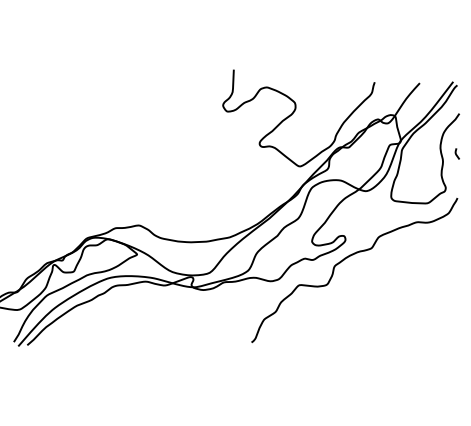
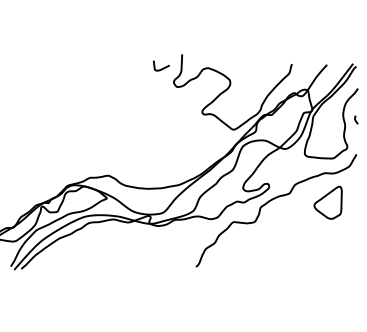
curve: (207, 87) -> (161, 68), added
part: (420, 259) -> (327, 202), added

